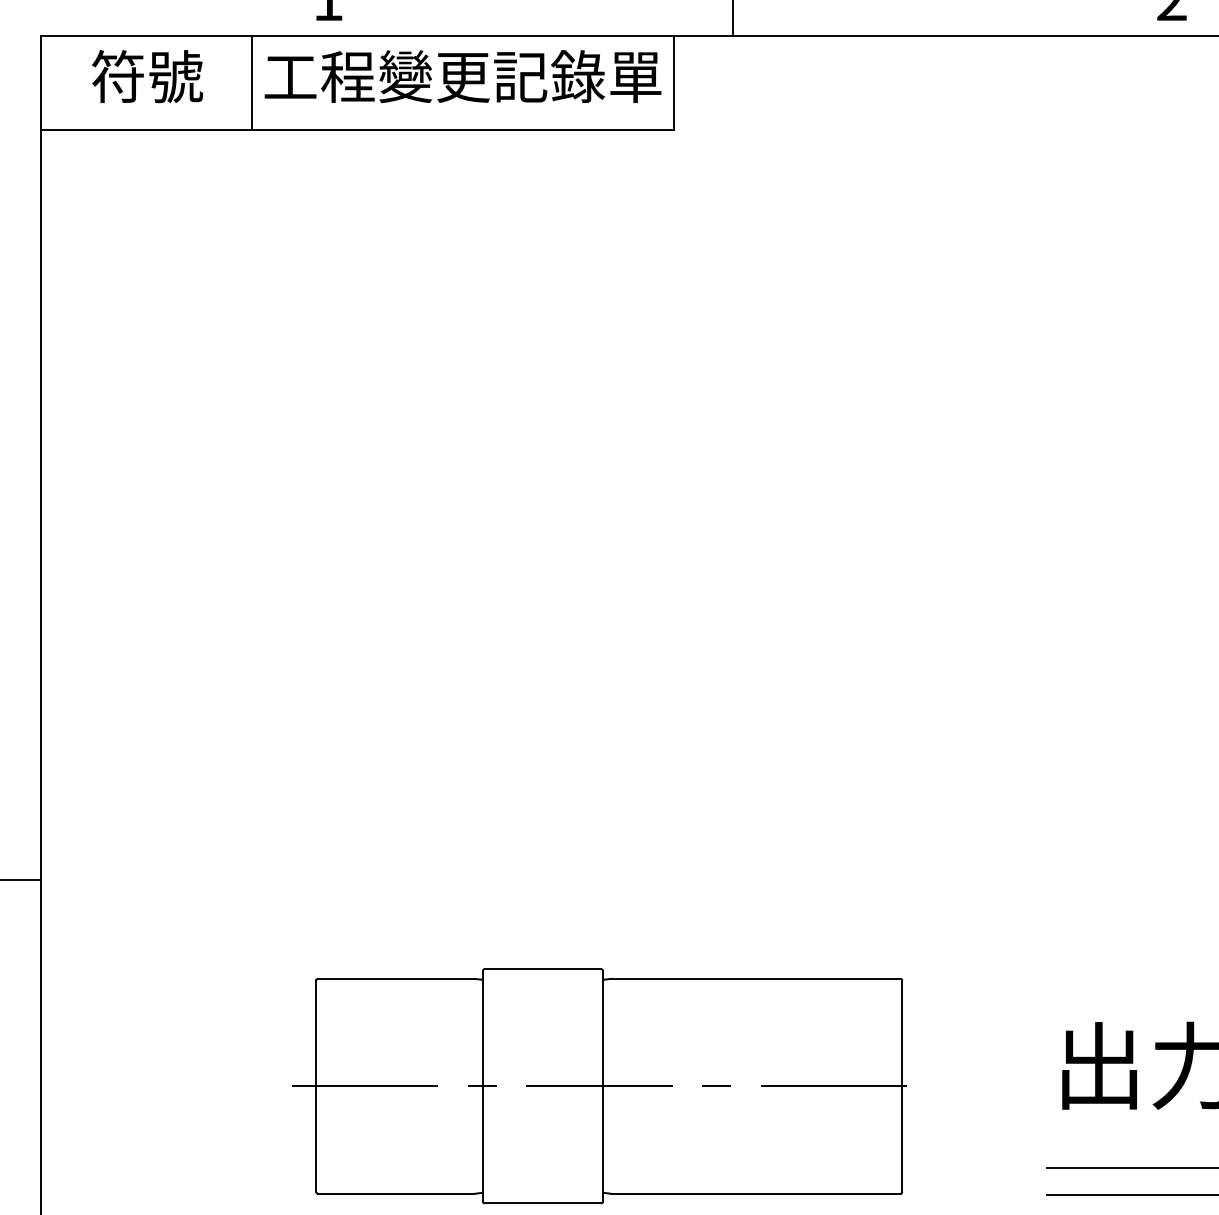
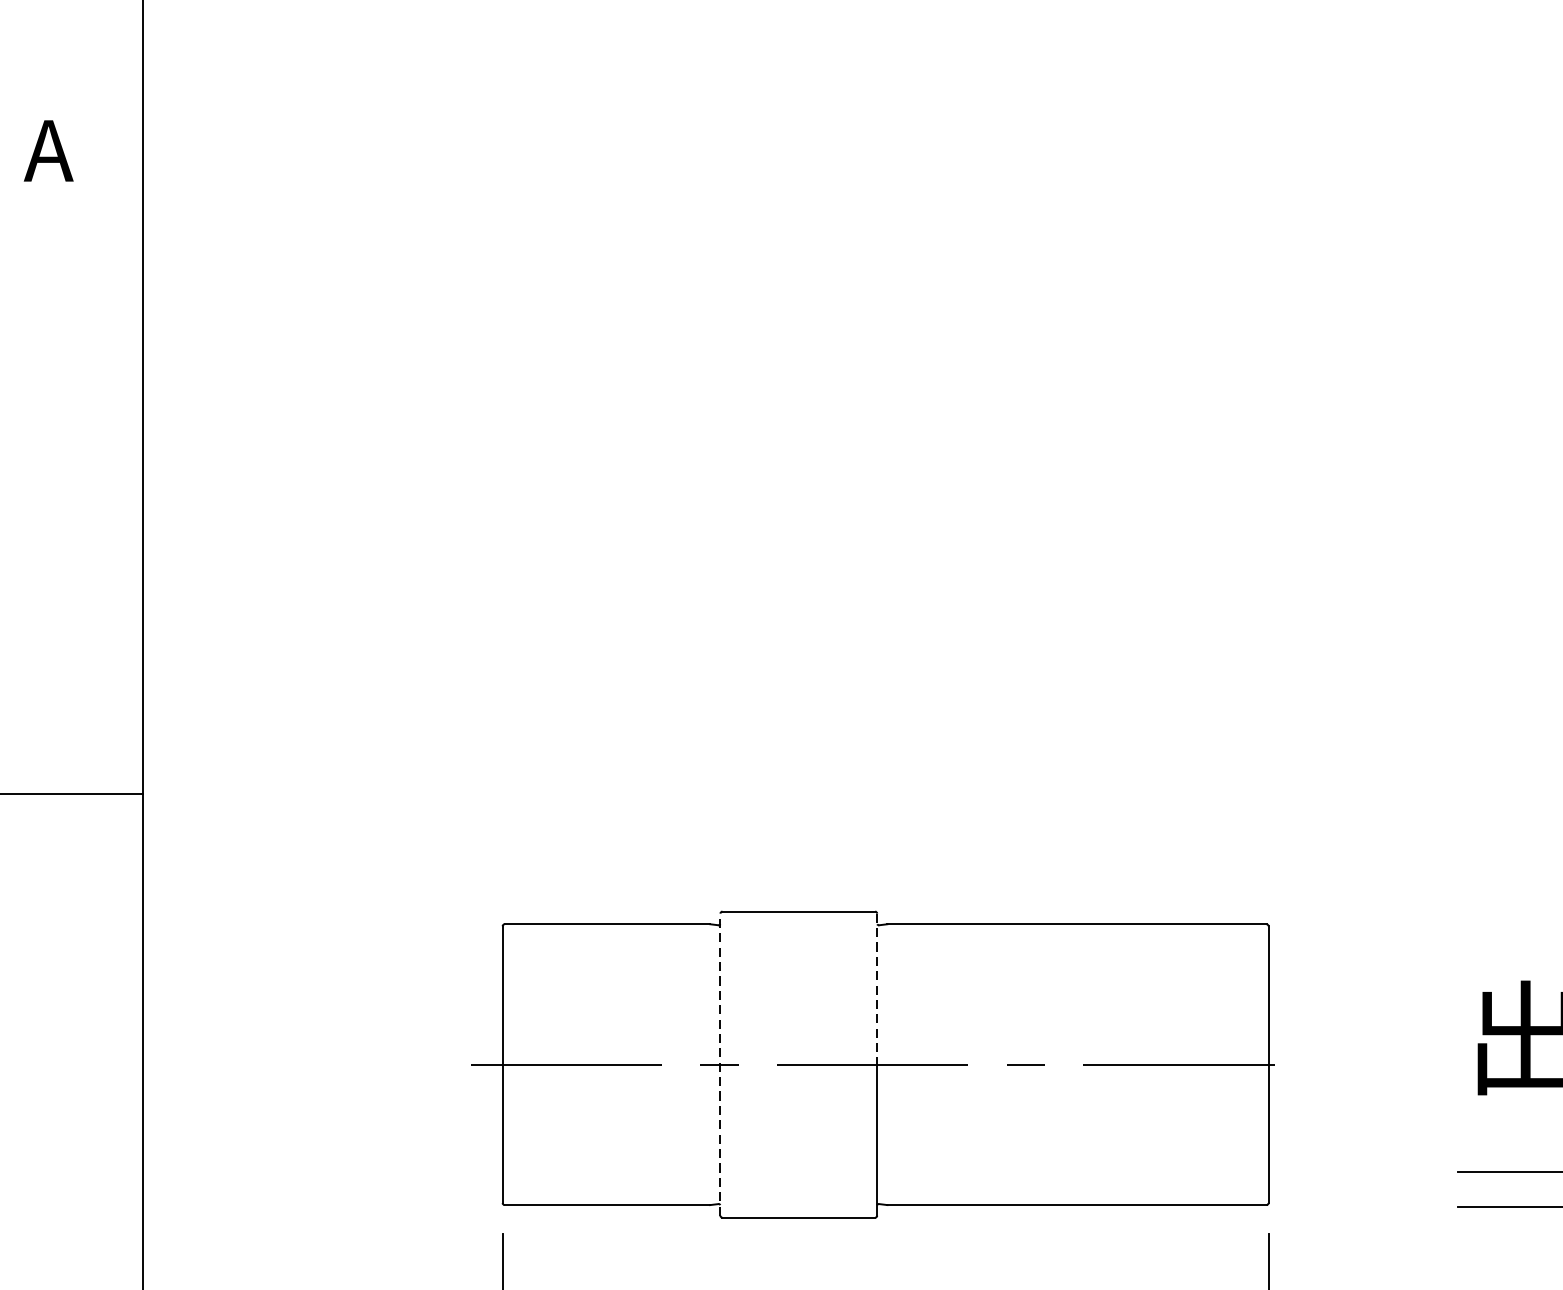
line: (602, 1028) -> (876, 989), solid -> dashed
line: (483, 1086) -> (721, 1064), solid -> dashed

